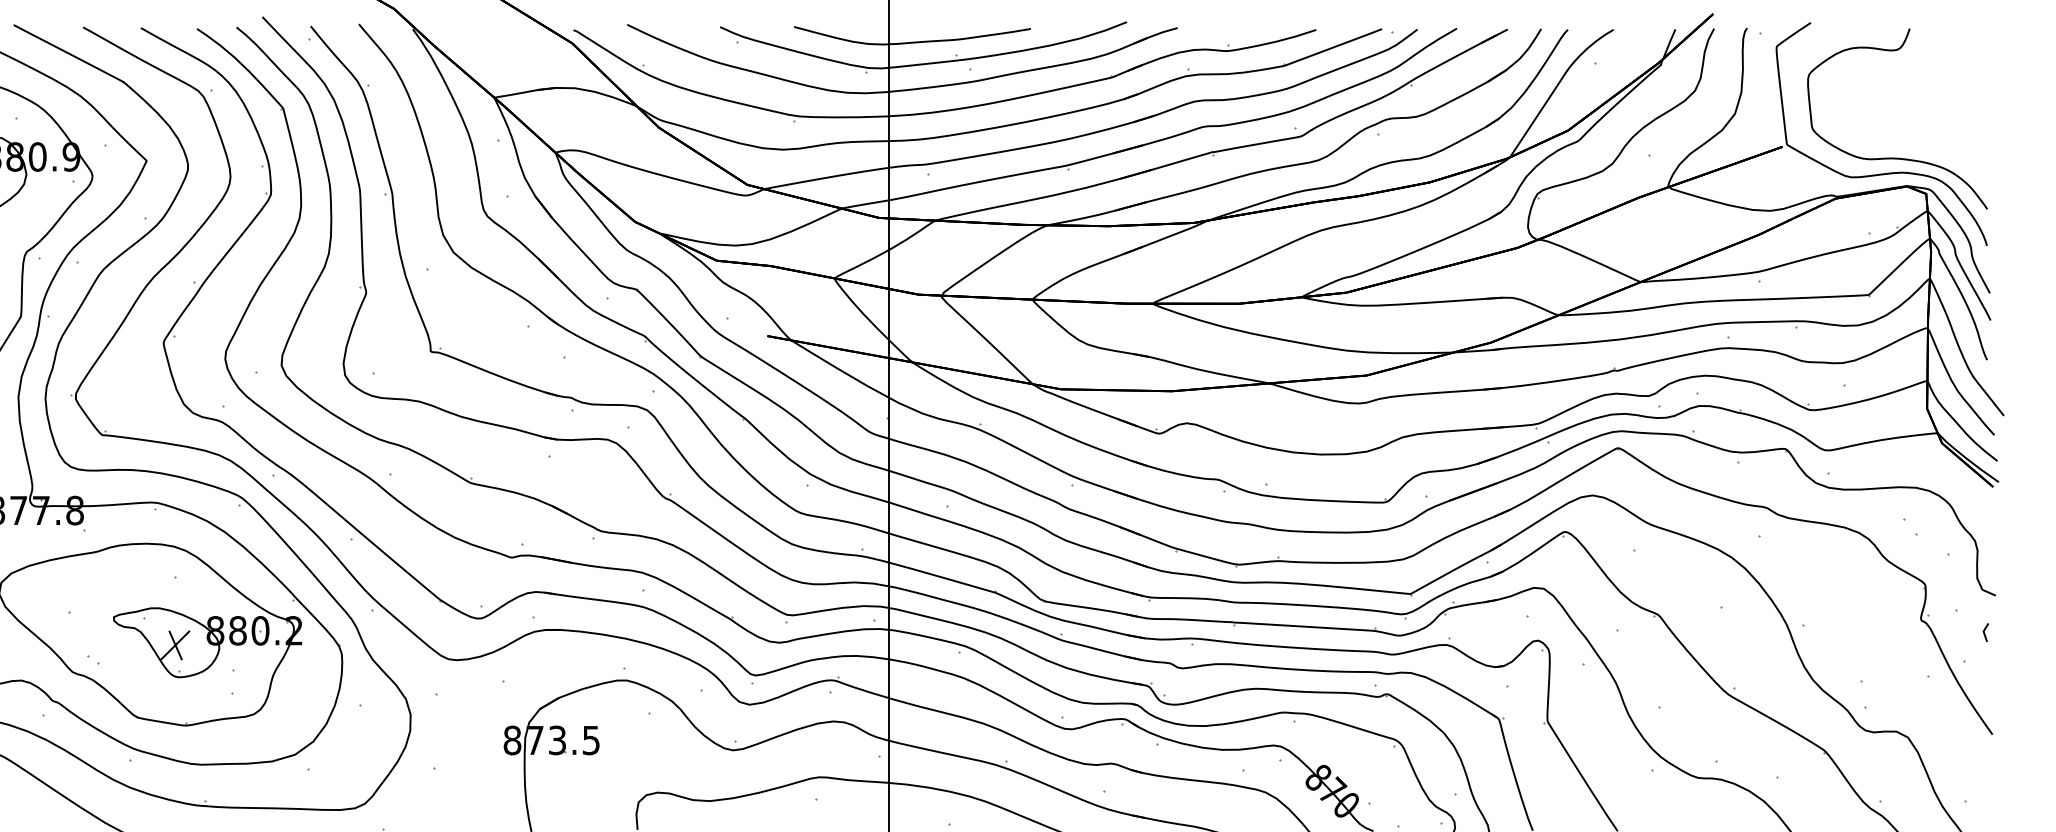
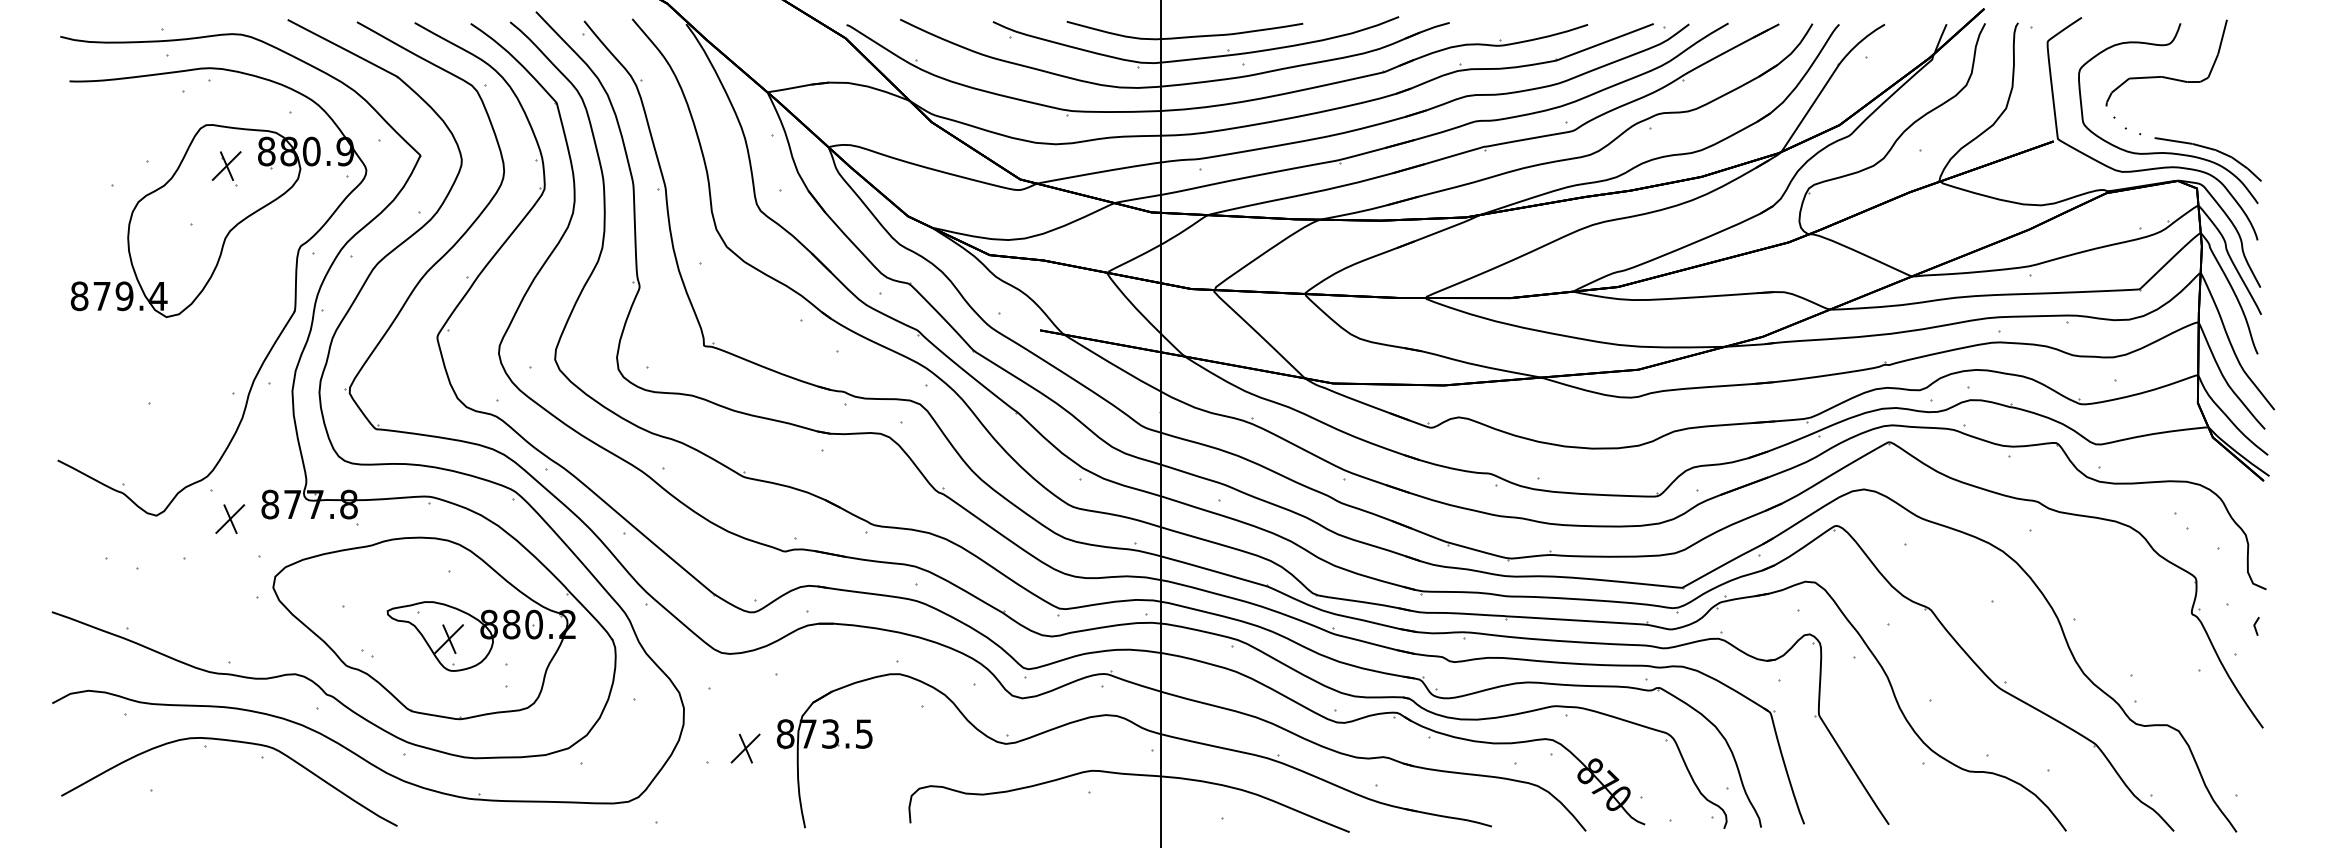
curve: (1912, 87) -> (2183, 82), added
part: (472, 754) -> (745, 748), added

